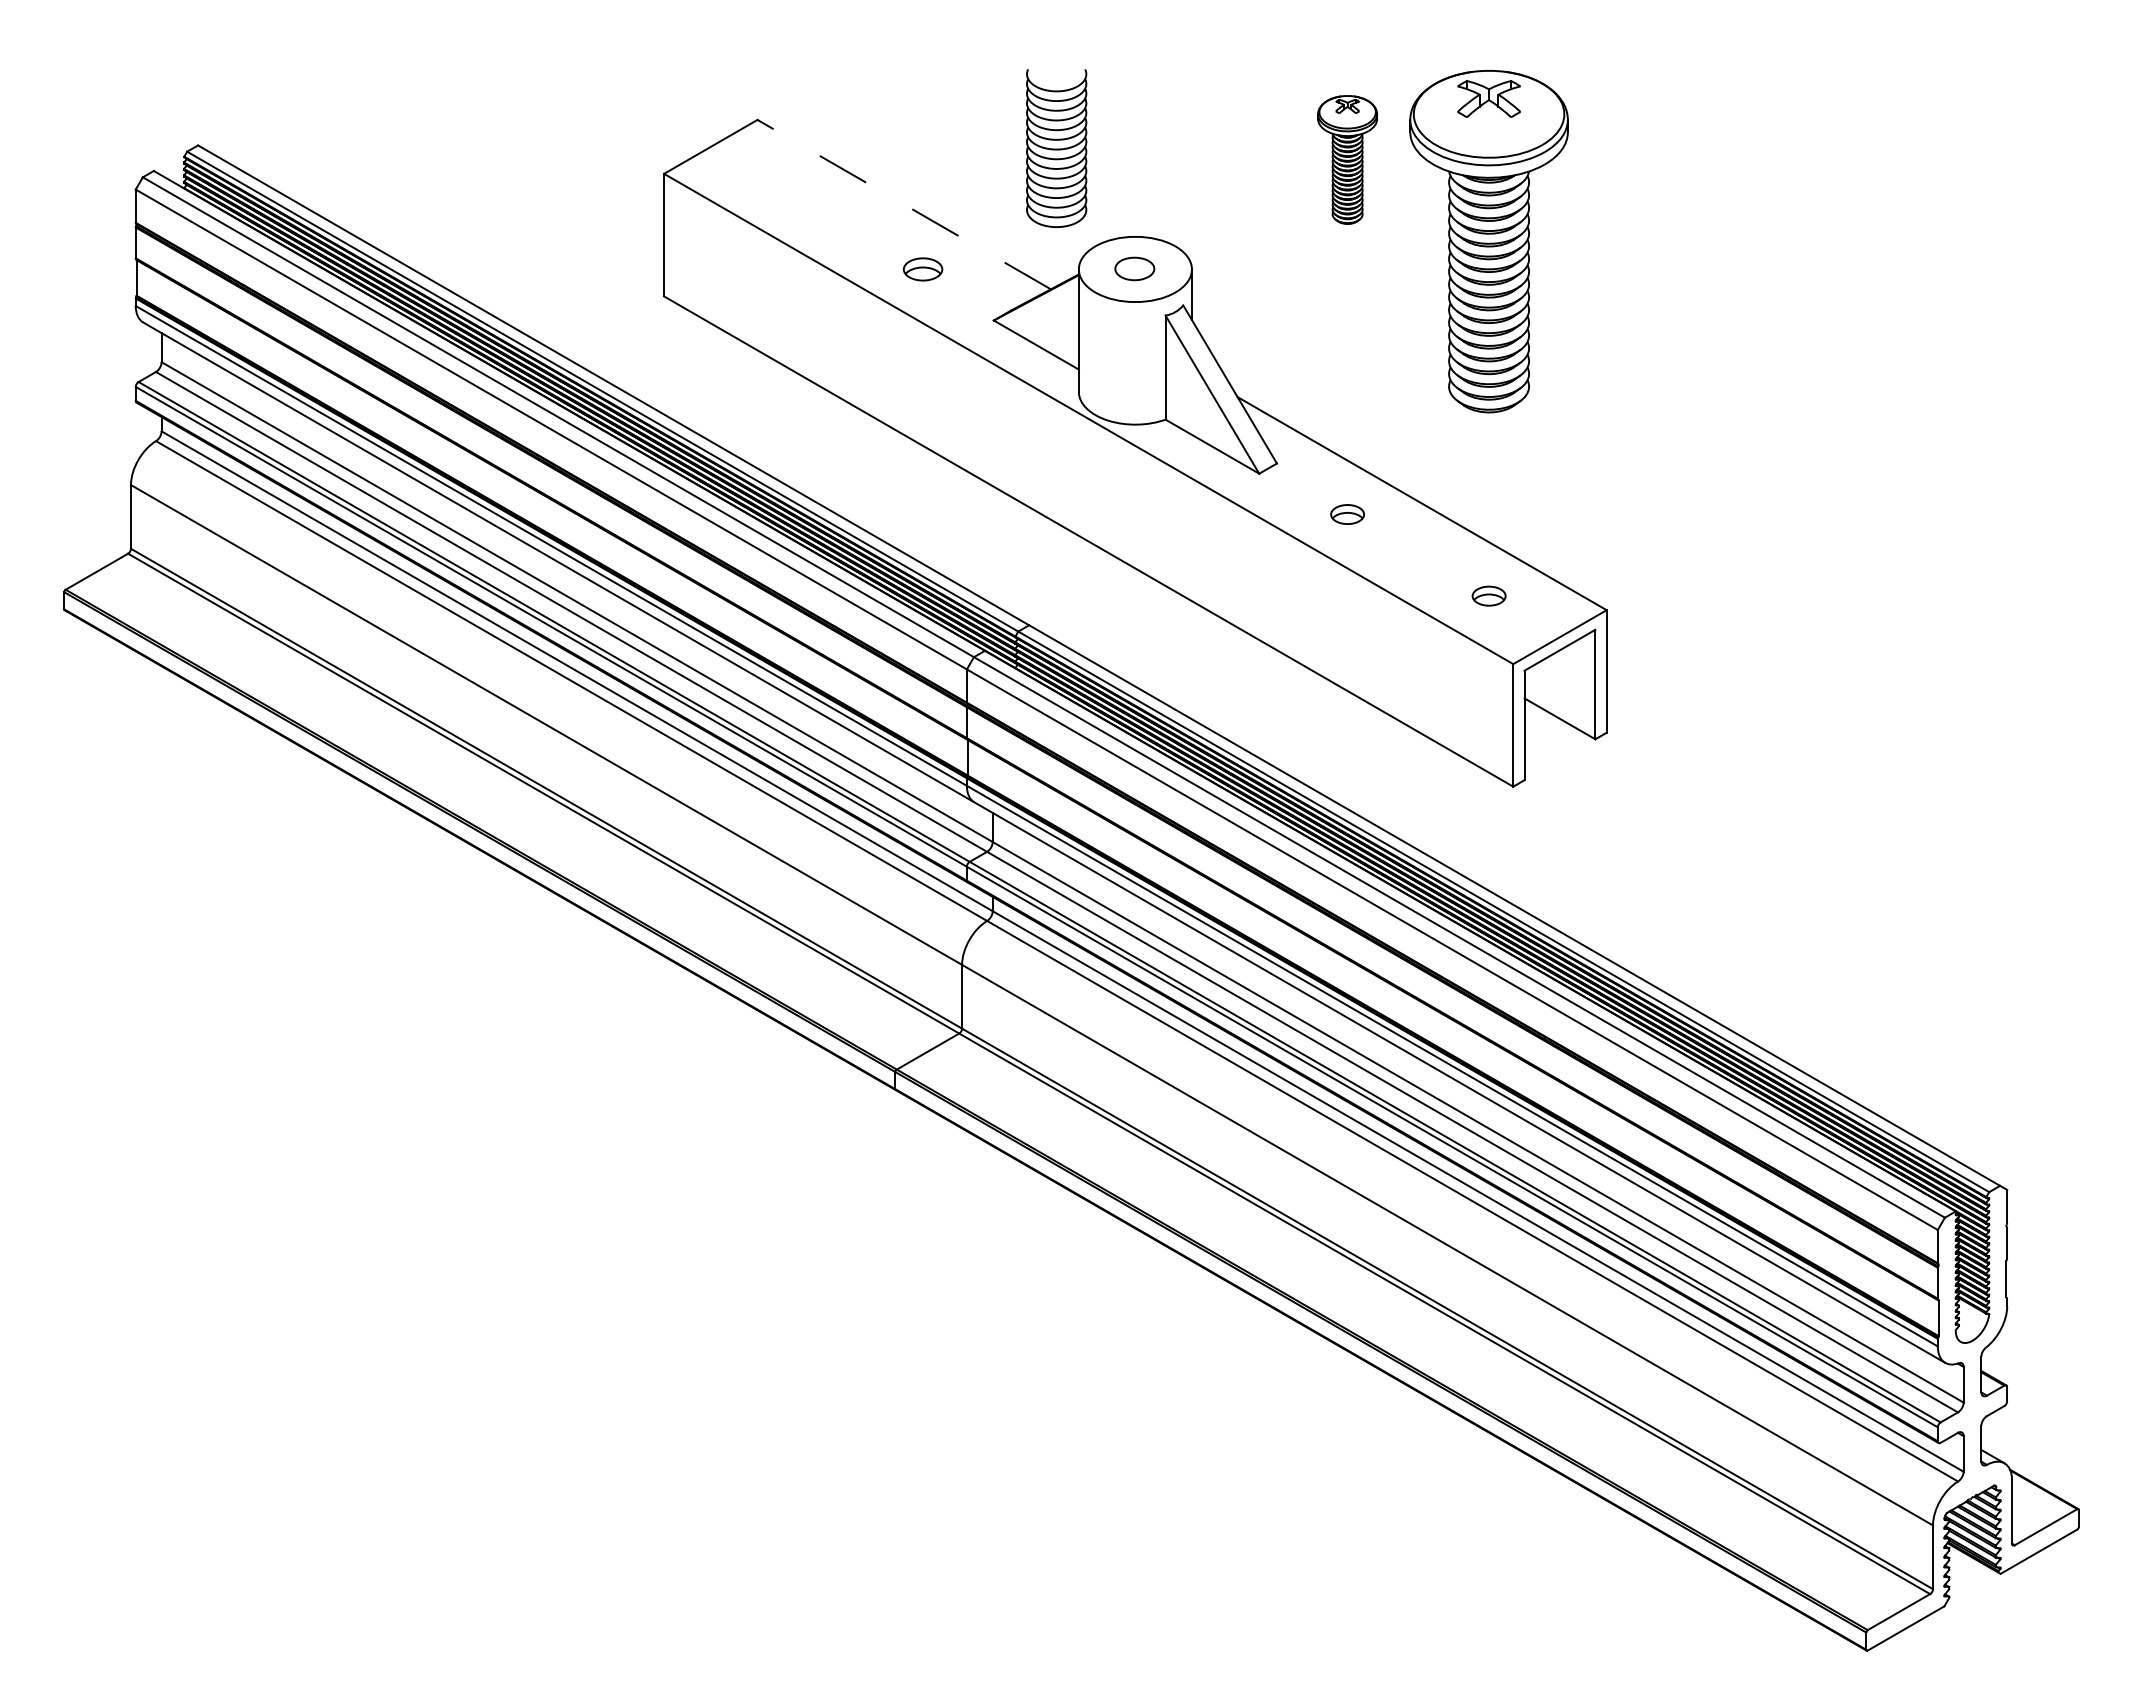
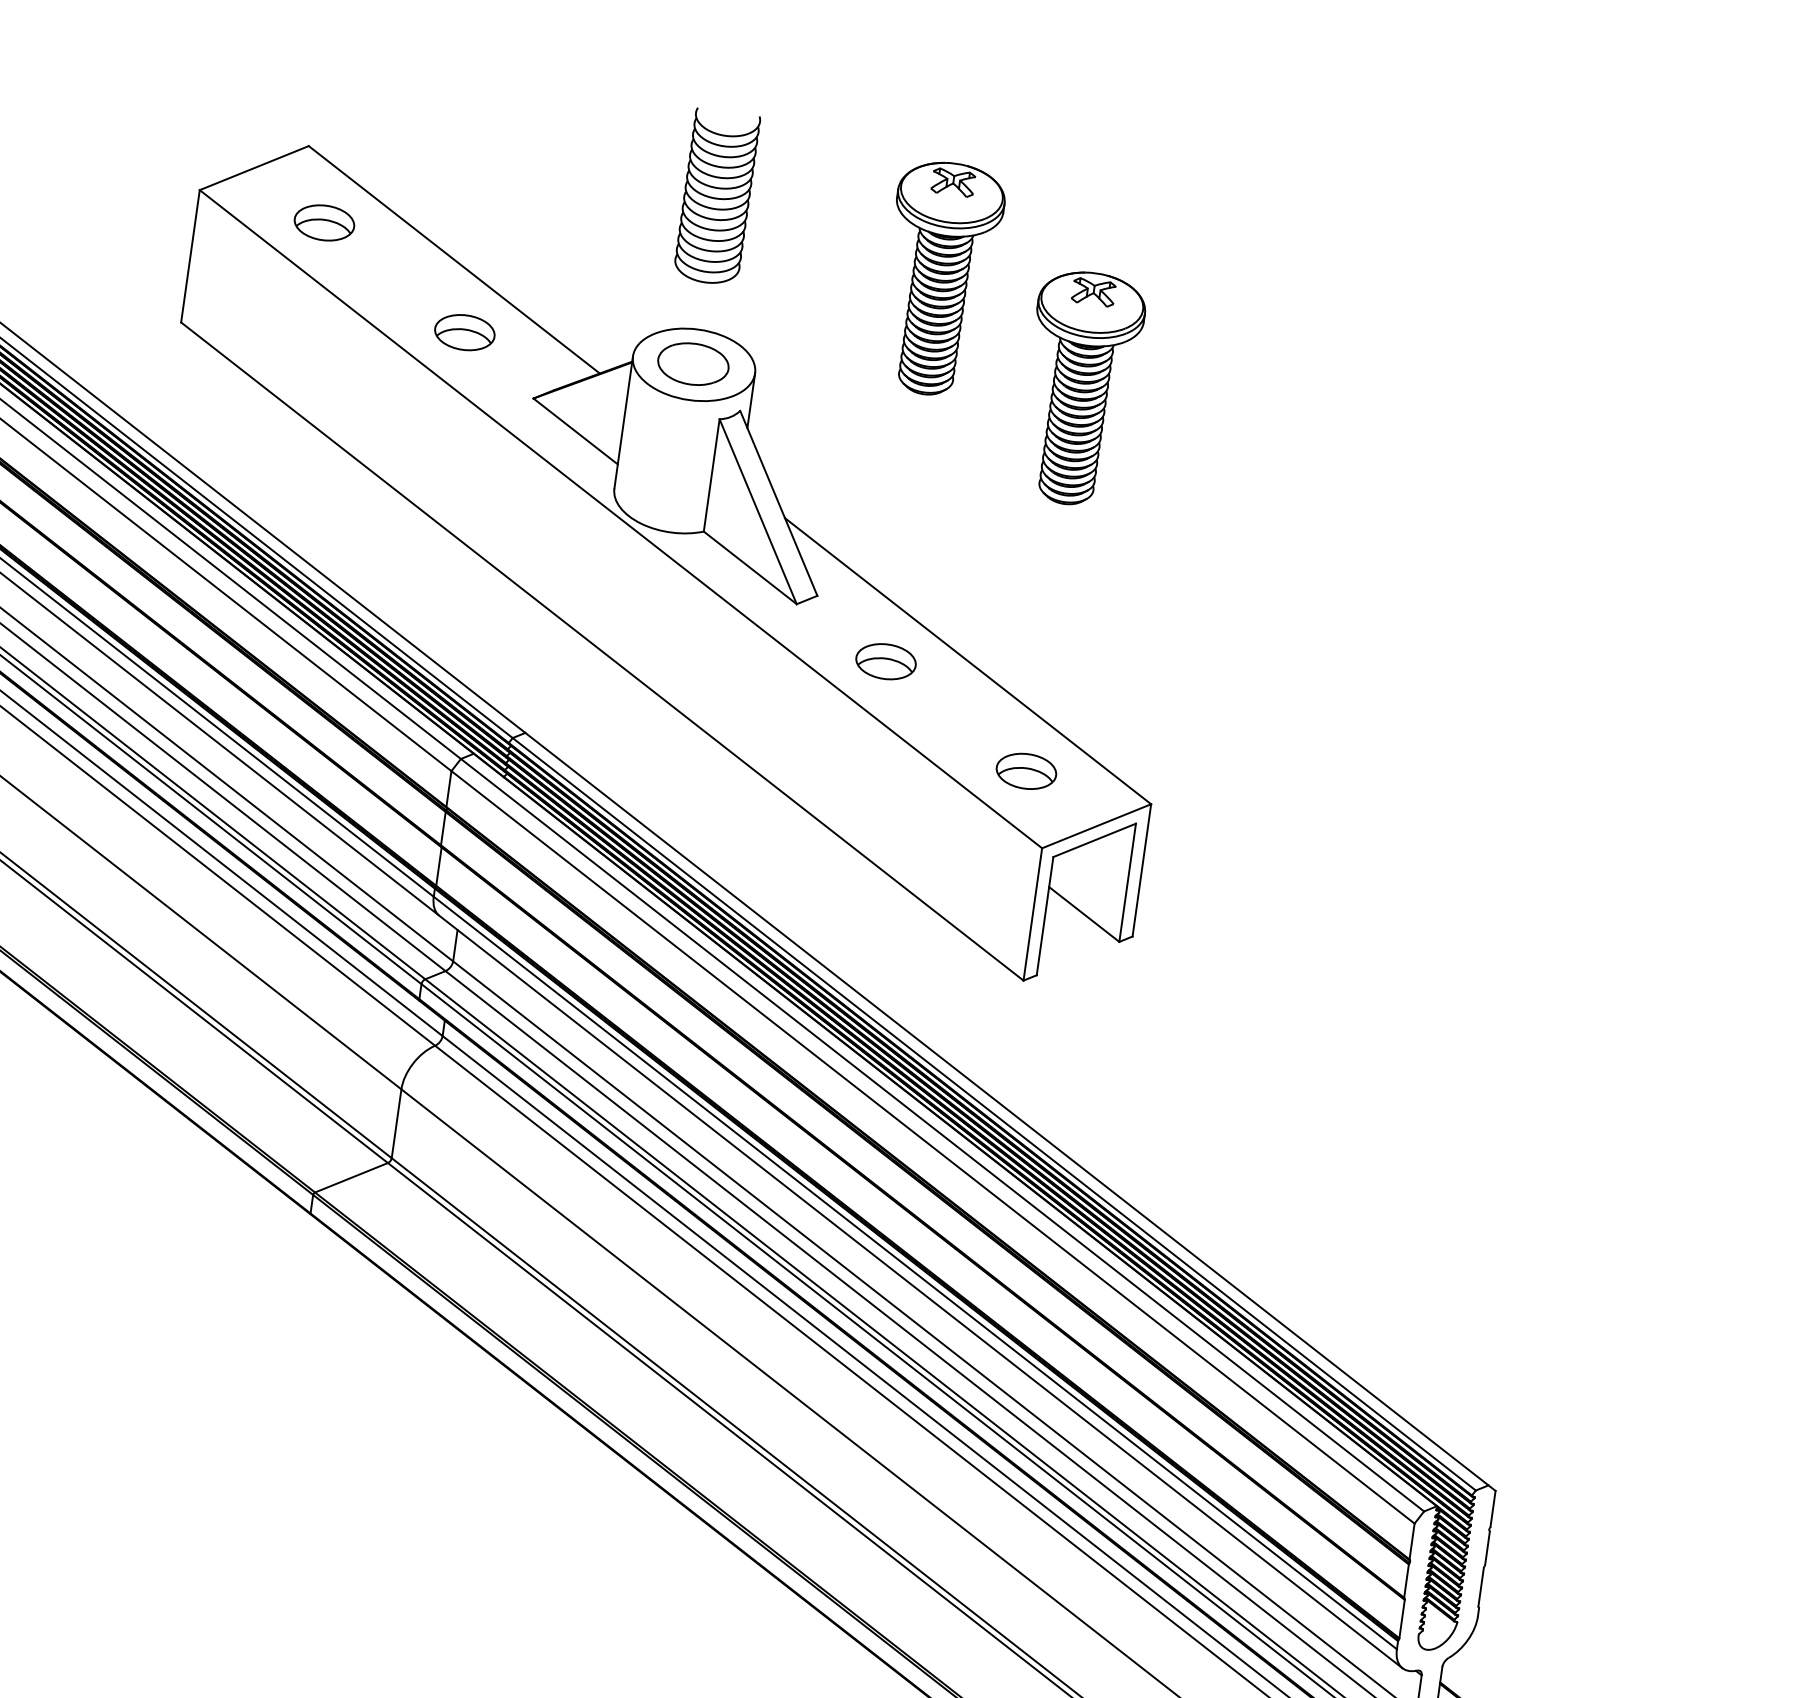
part: (1056, 148) -> (716, 197), moved
part: (1347, 159) -> (939, 278), size x1.67
part: (781, 187) -> (324, 222), added
line: (903, 204) -> (453, 259), dashed -> solid
part: (1489, 241) -> (1080, 388), size x0.62
part: (1134, 268) -> (693, 363), size x1.67
part: (922, 269) -> (464, 332), size x1.43
part: (1347, 514) -> (885, 661), size x1.67
part: (1488, 595) -> (1025, 770), size x1.67

